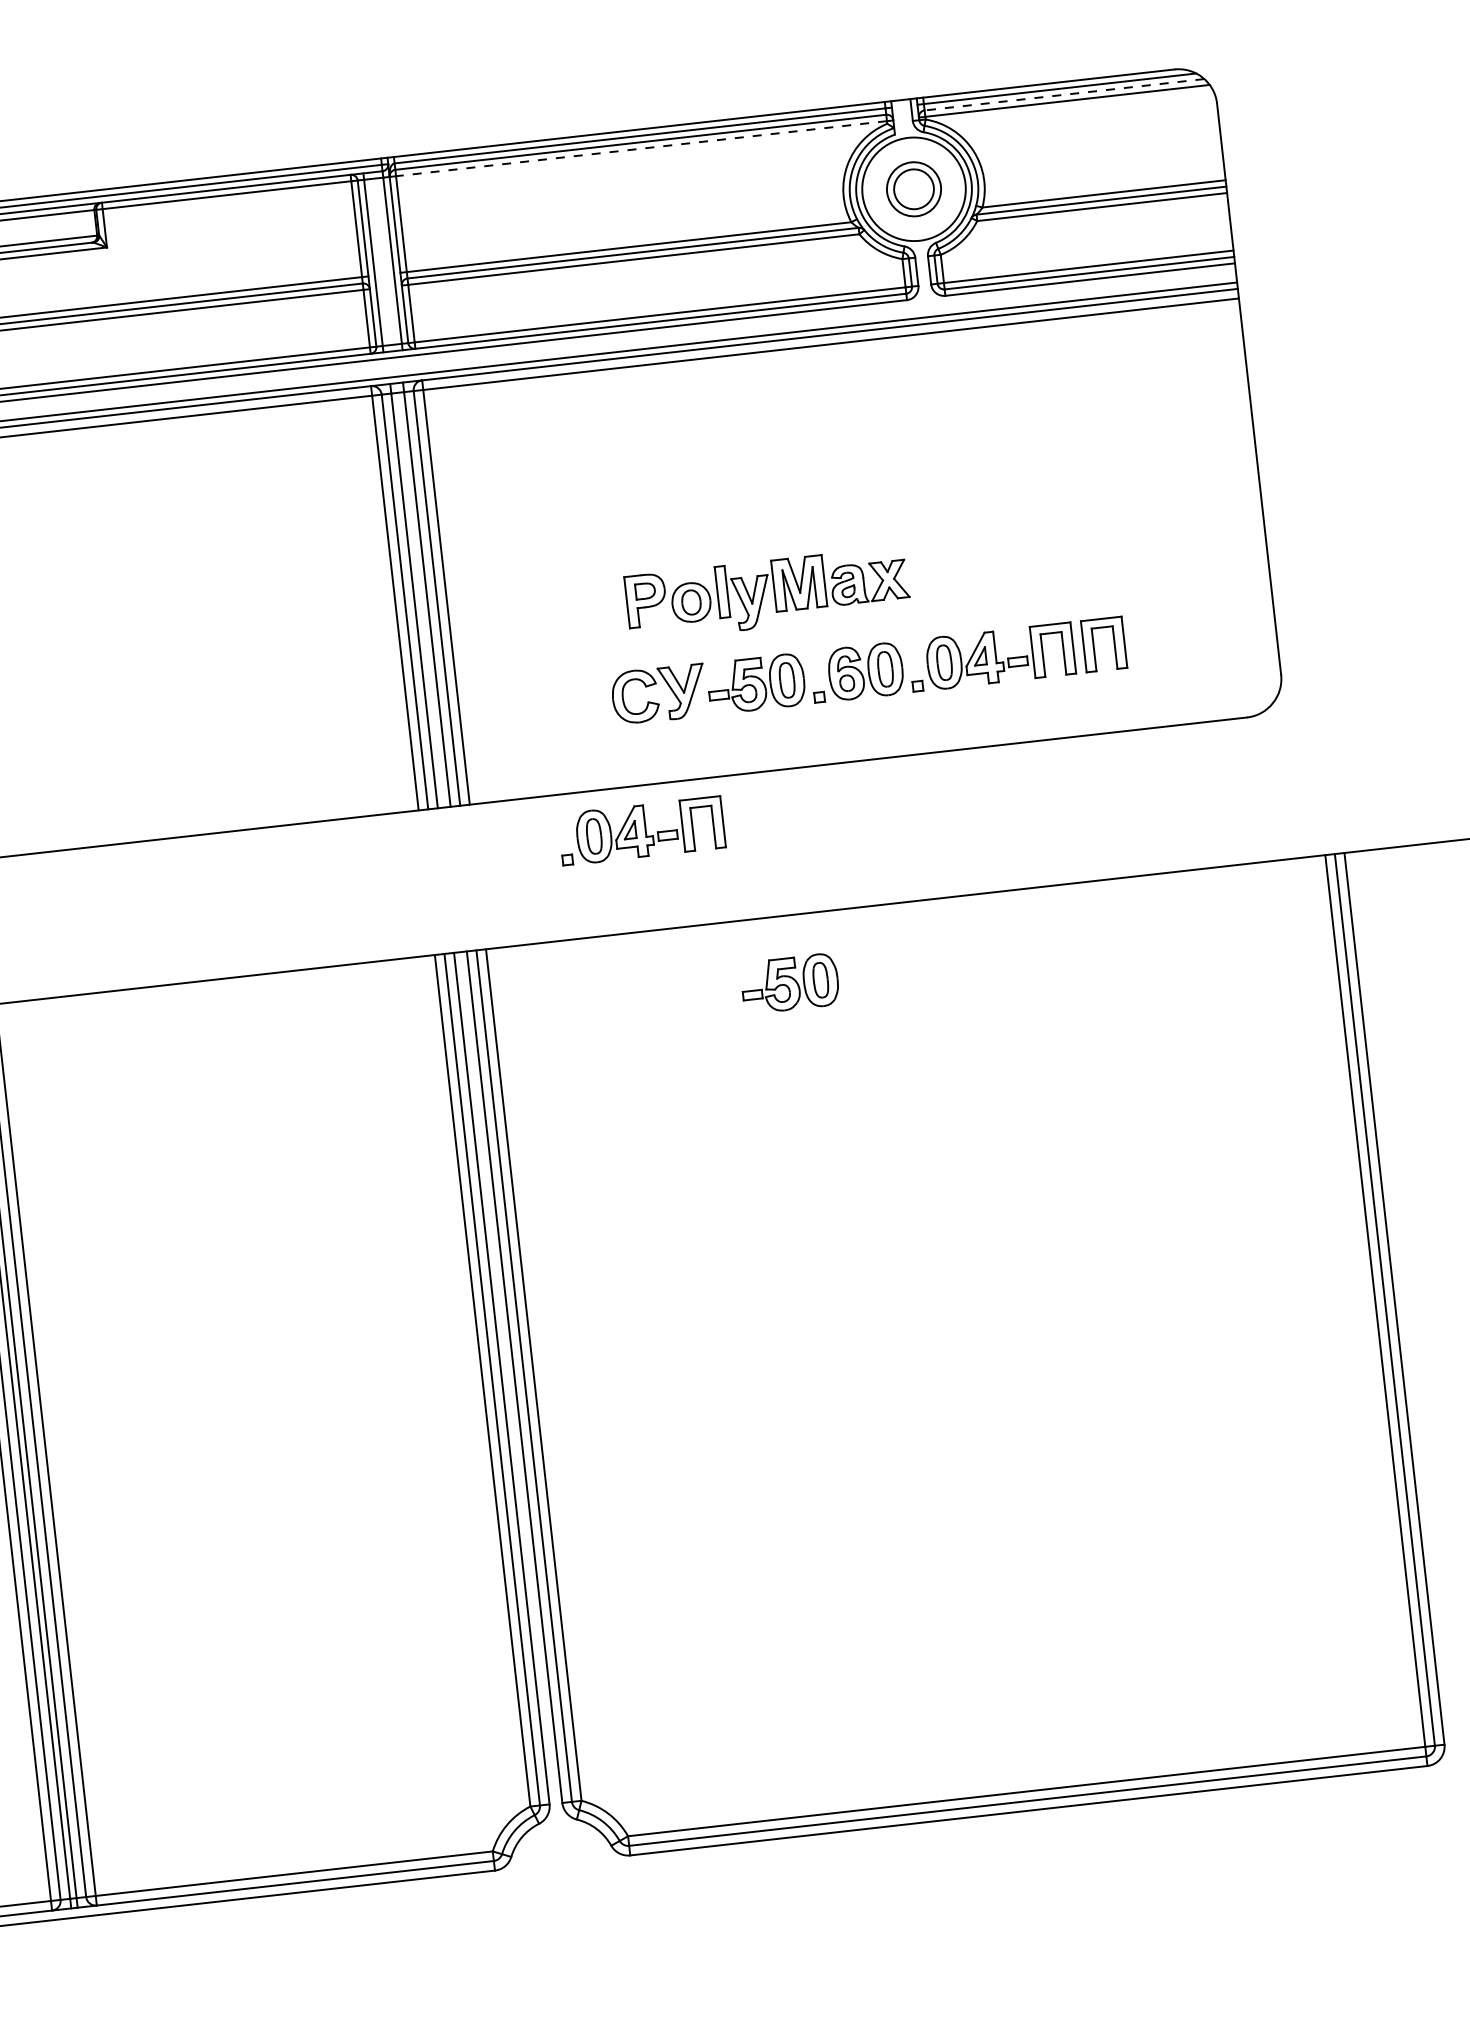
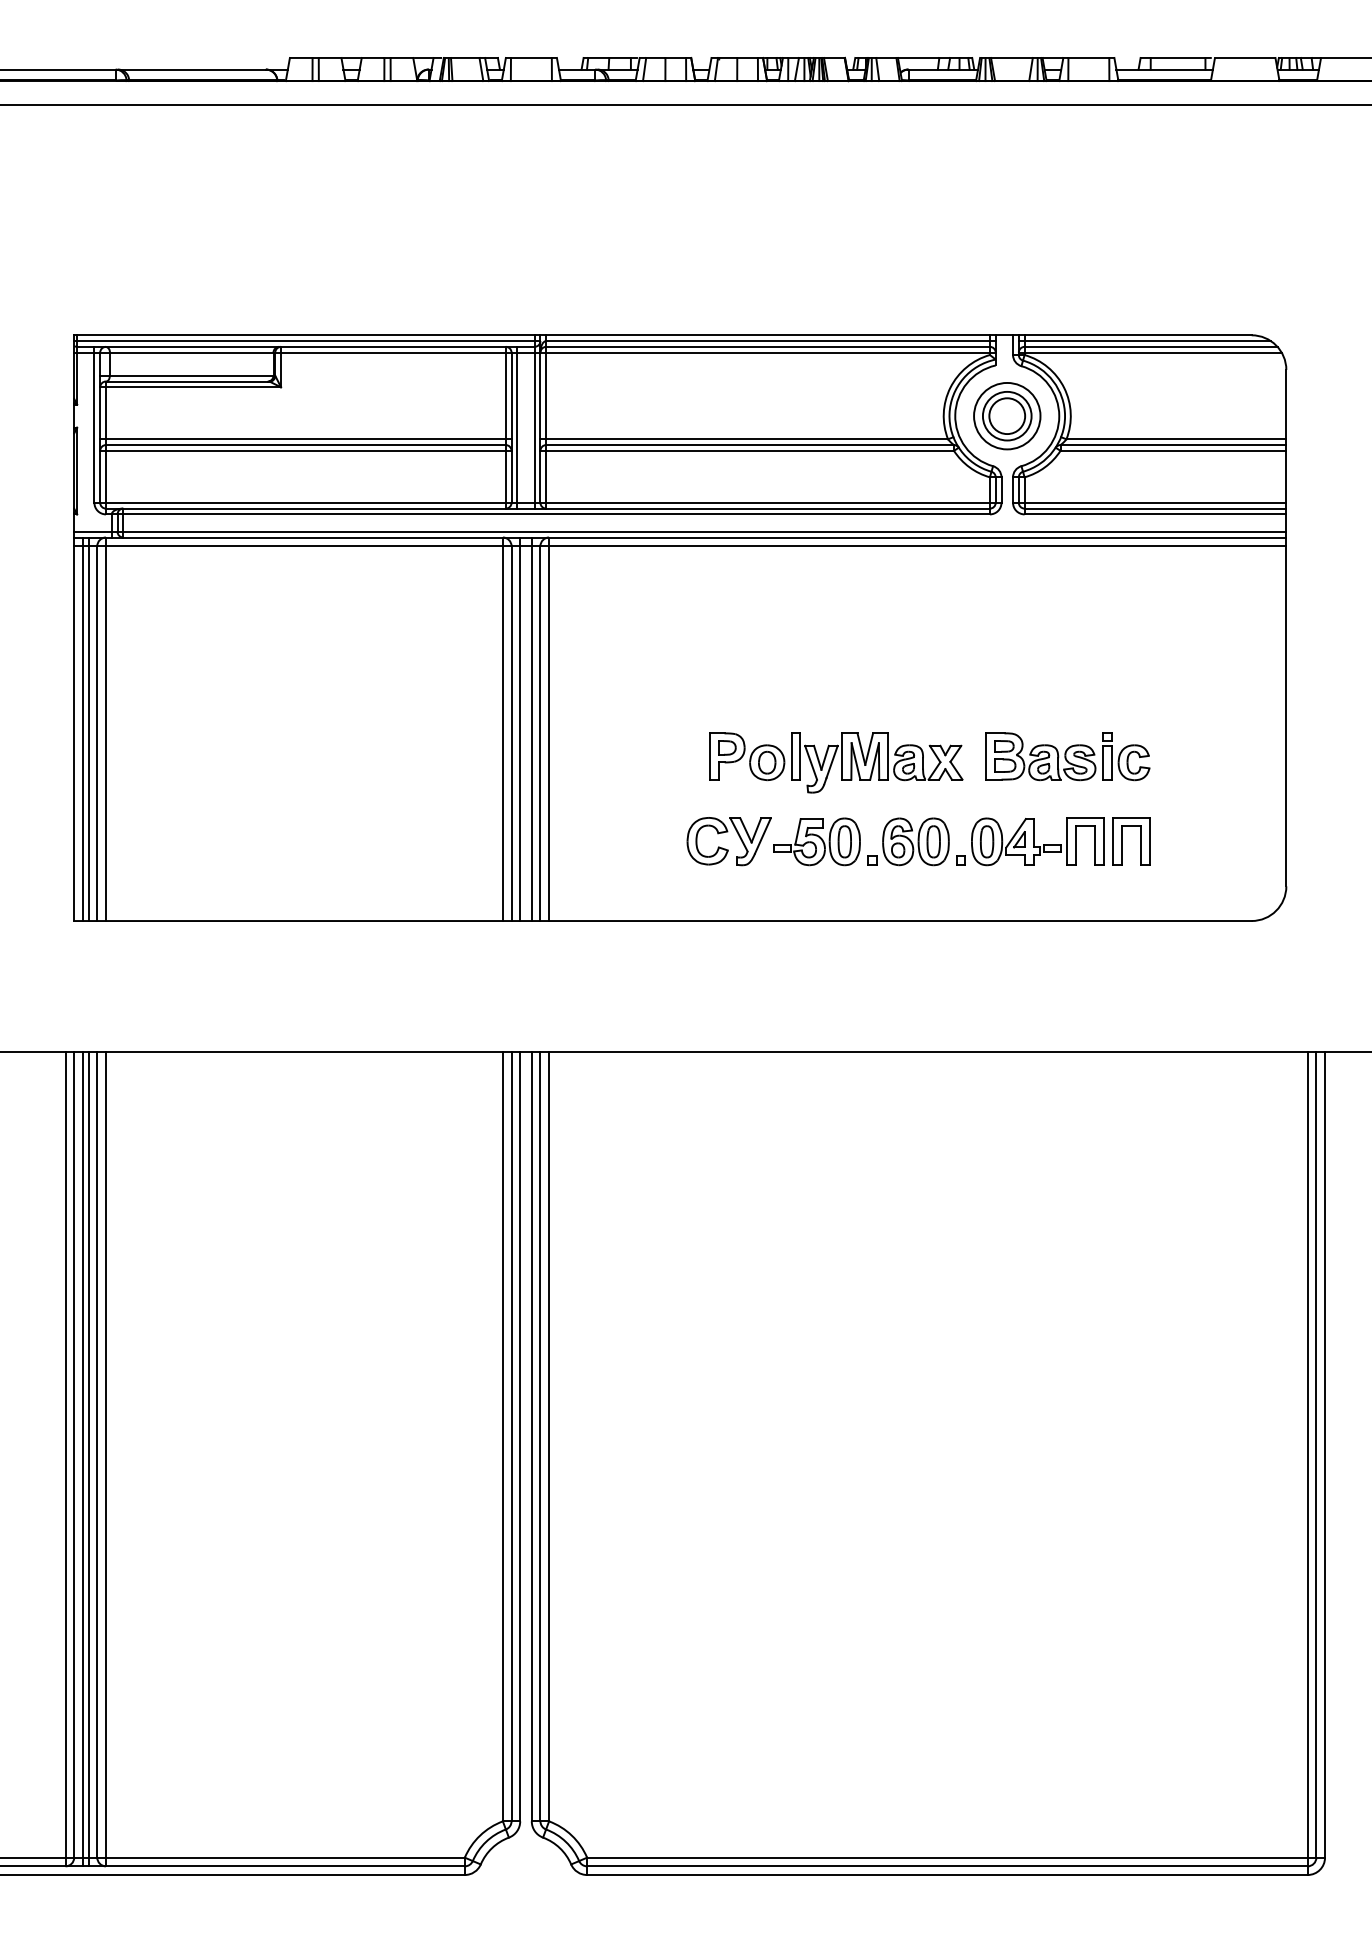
line: (1063, 94) -> (1150, 346), dashed -> solid
line: (641, 148) -> (768, 352), dashed -> solid
circle: (914, 188) -> (1007, 415), size x0.71
part: (1022, 558) -> (1067, 756), added
part: (642, 830) -> (700, 961), removed
part: (789, 983) -> (816, 1112), removed

